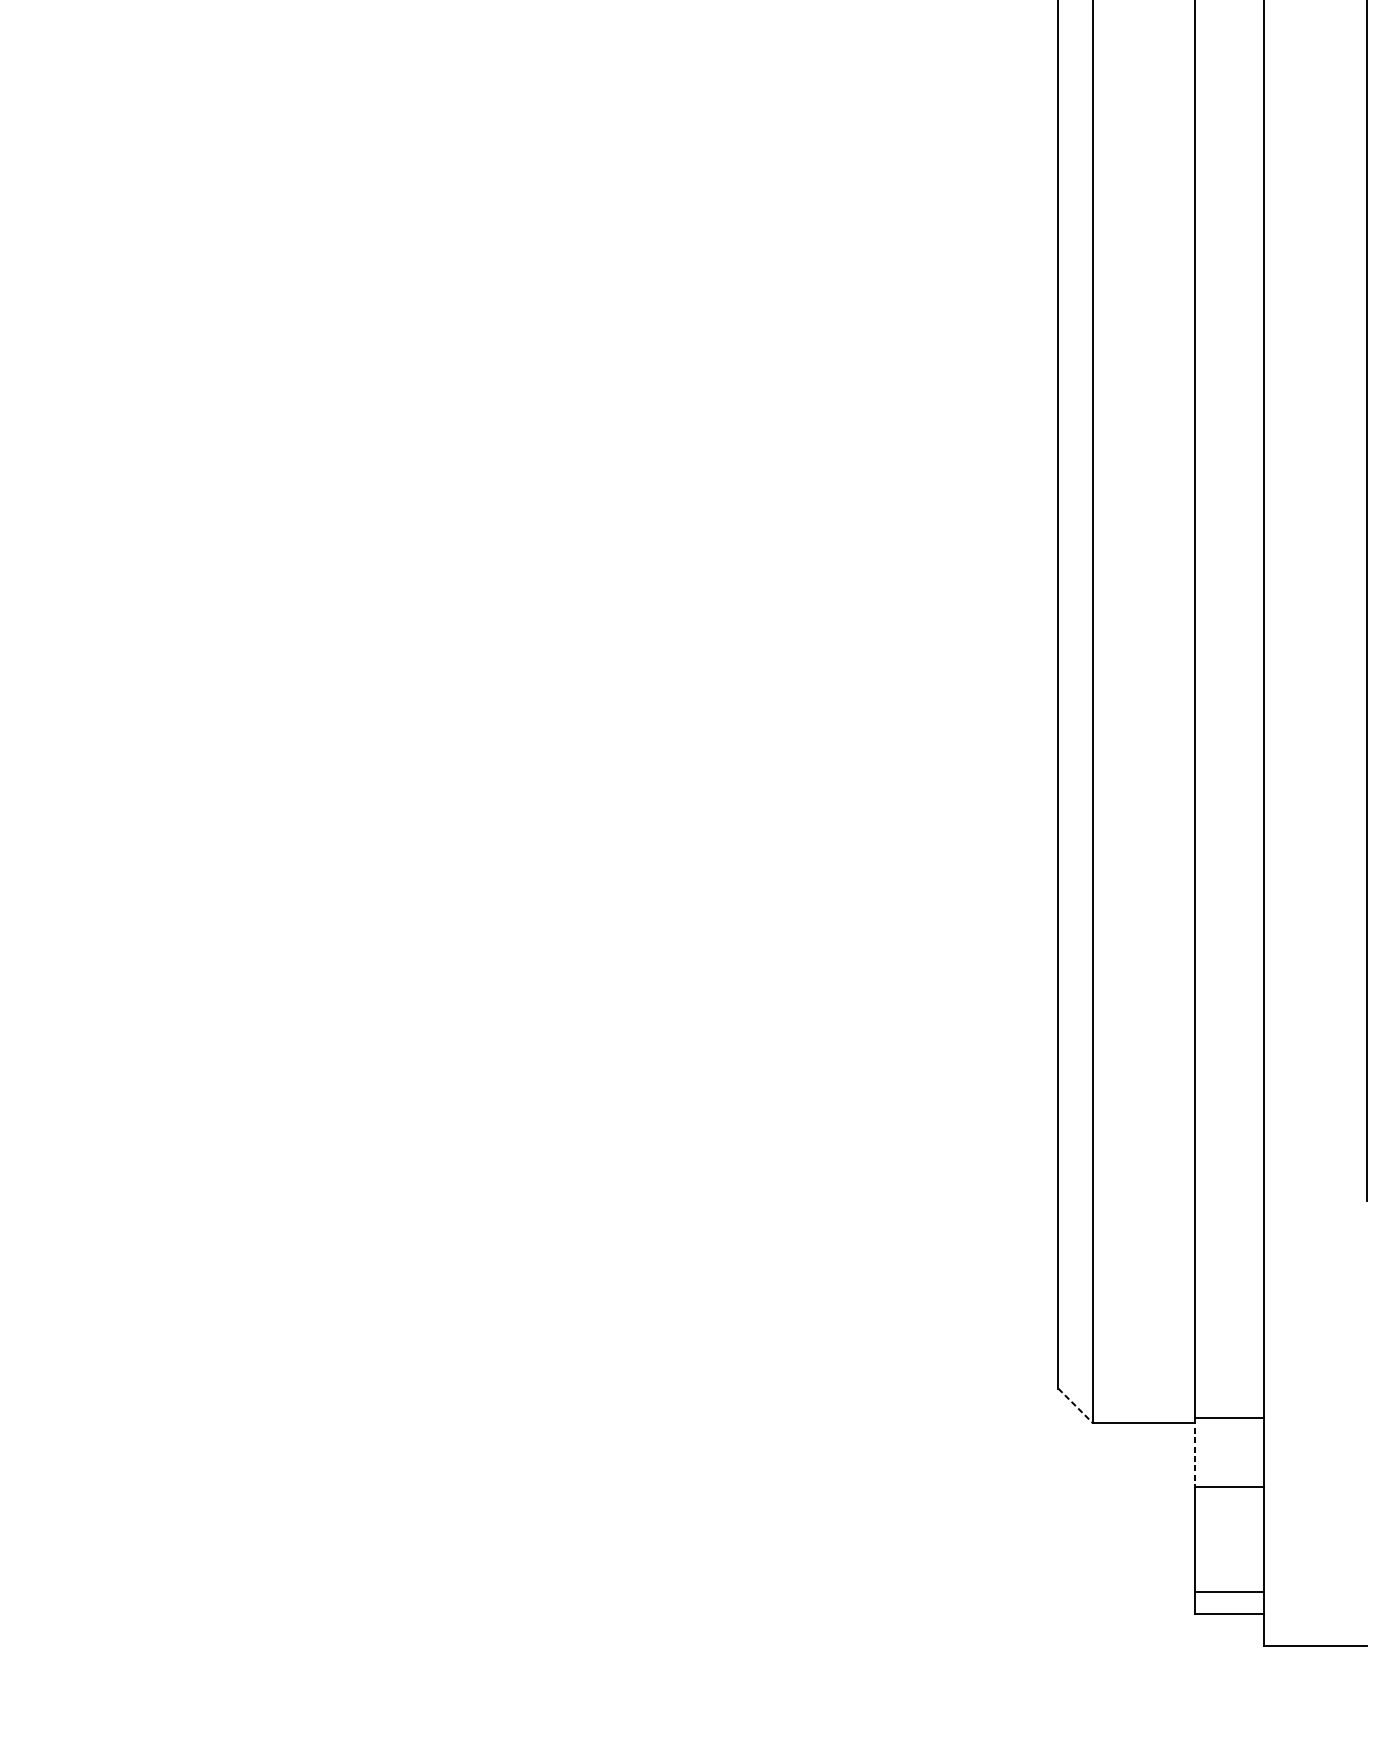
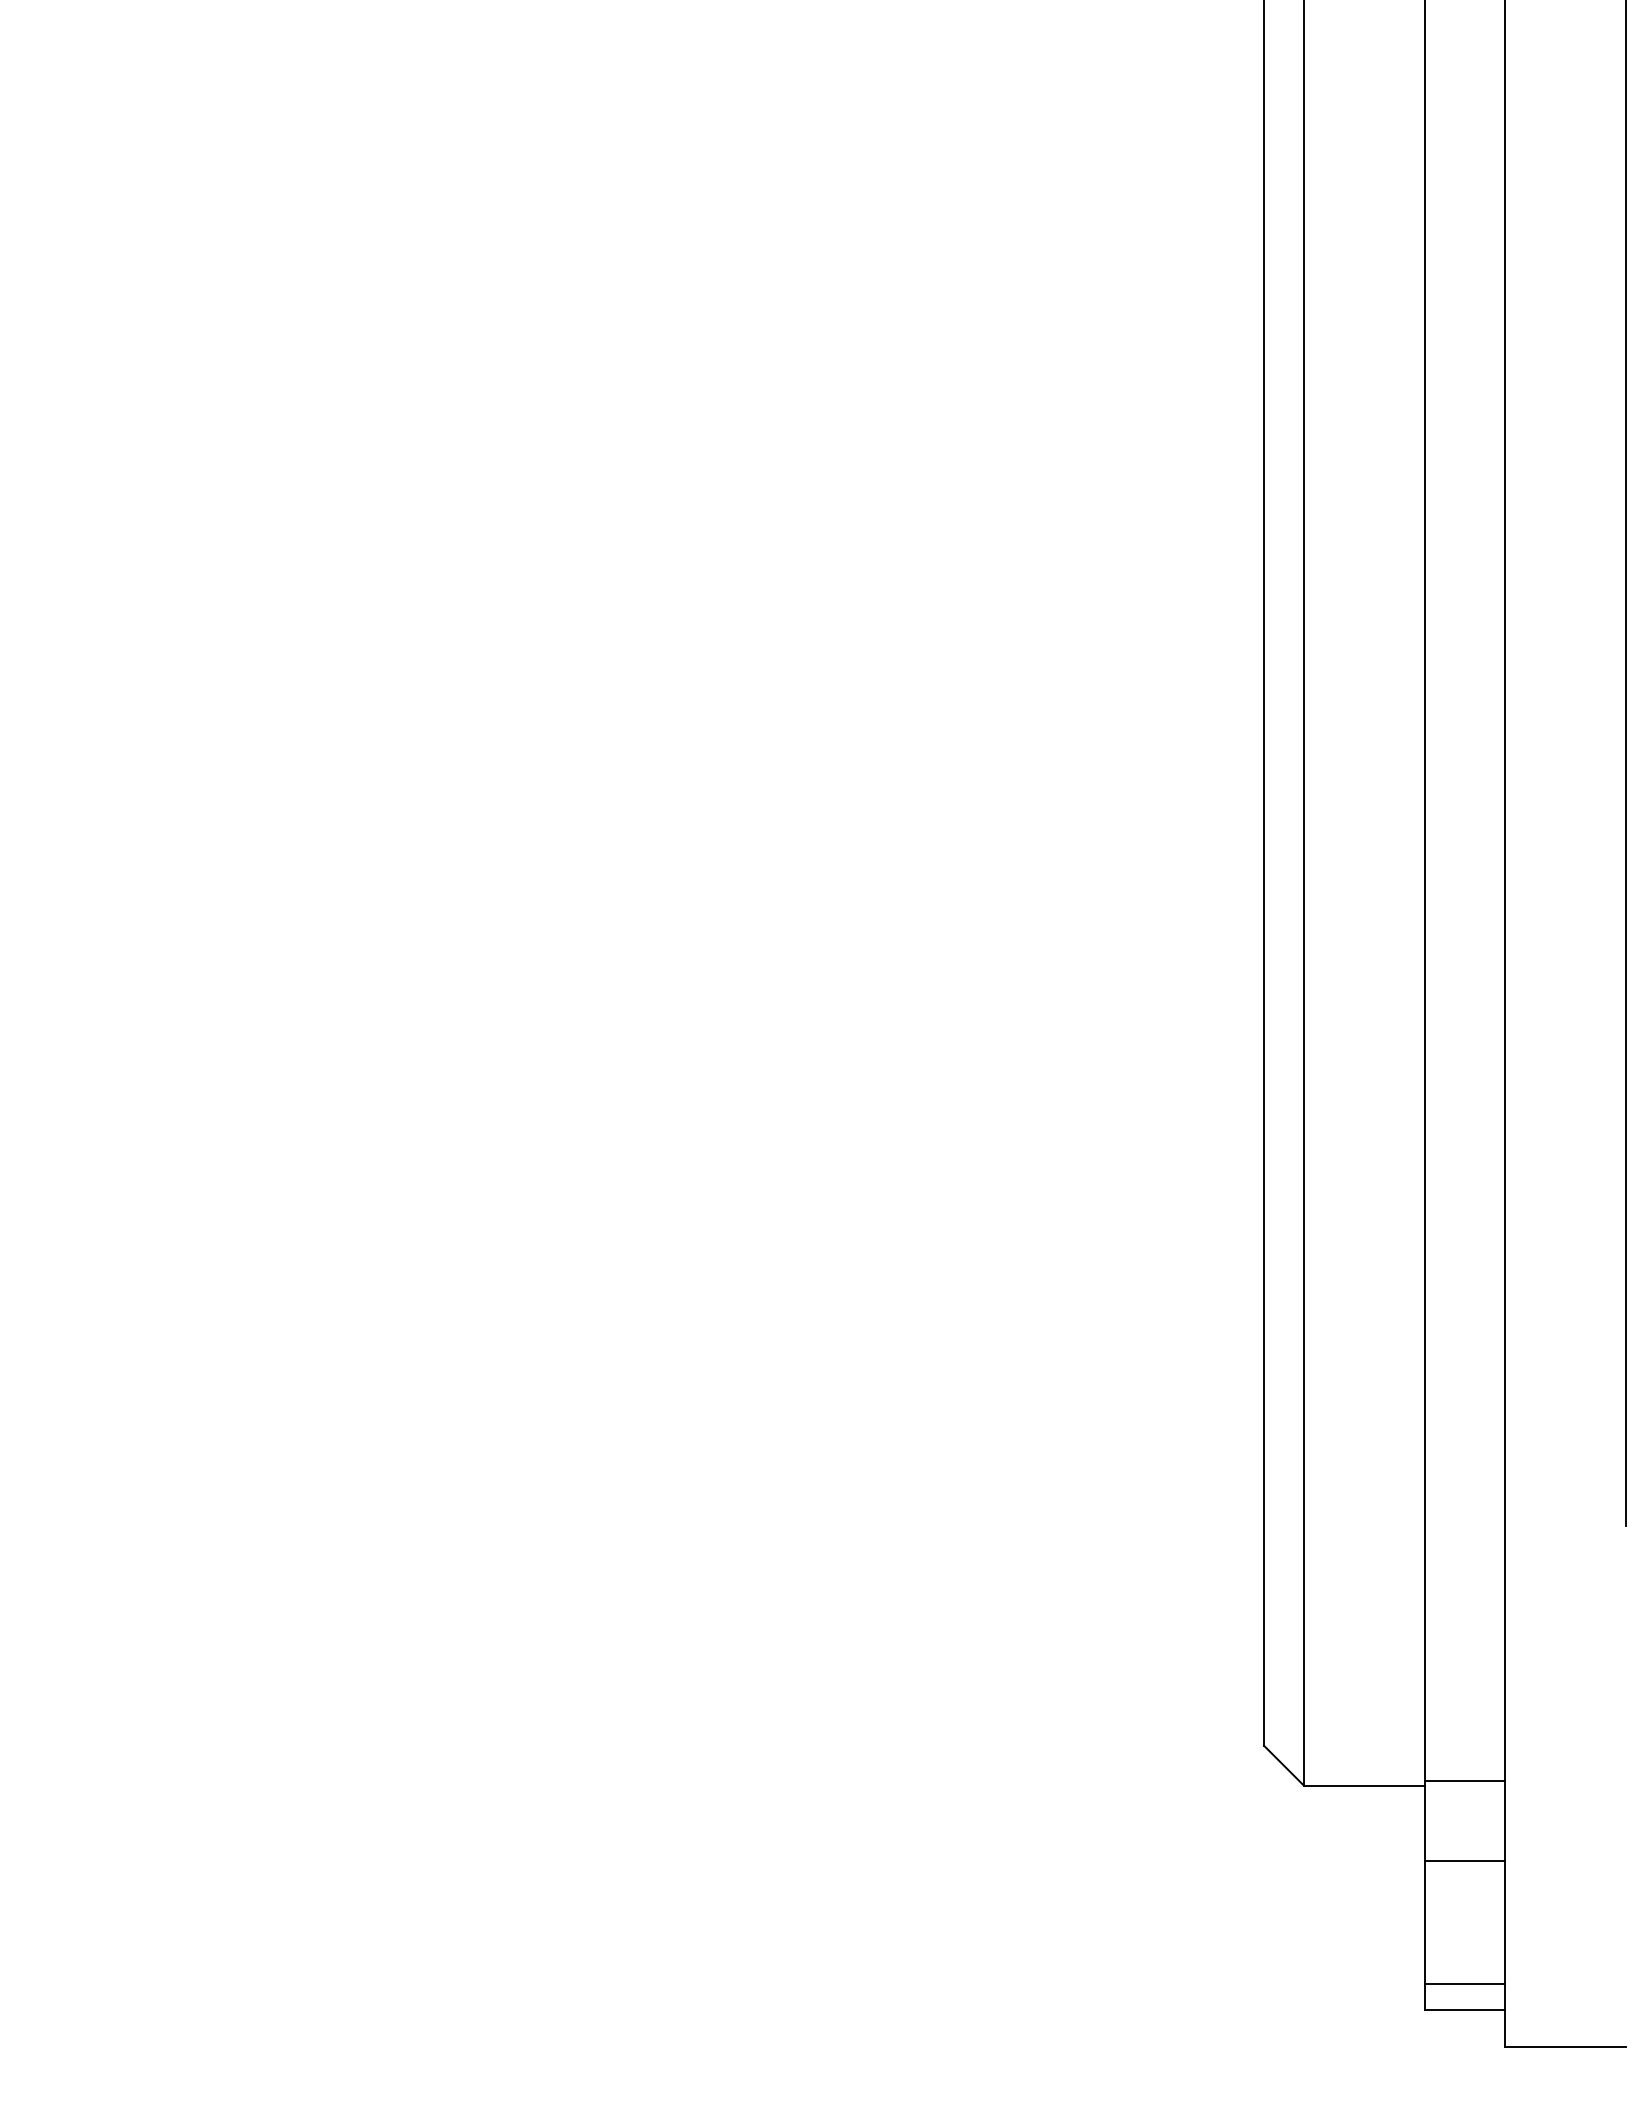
line: (1075, 1406) -> (1284, 1766), dashed -> solid
line: (1195, 1452) -> (1424, 1820), dashed -> solid

